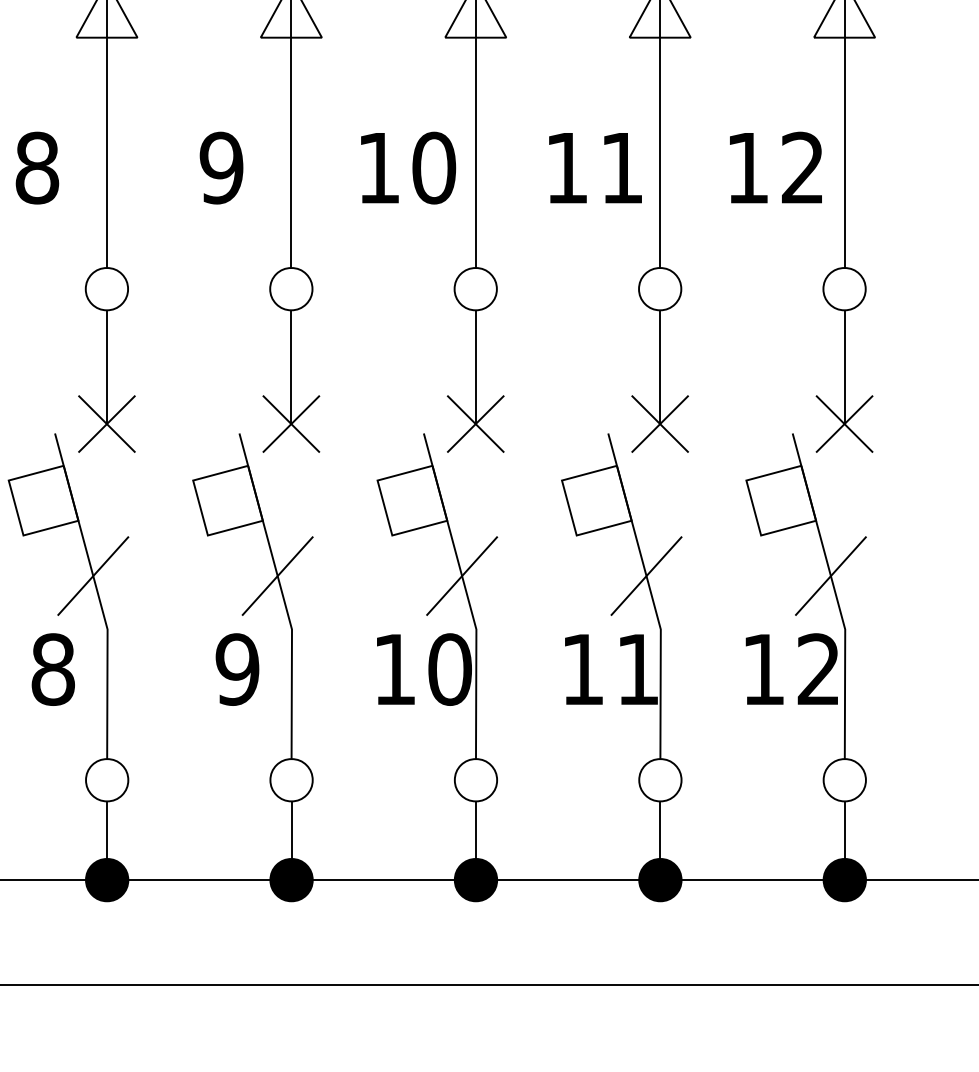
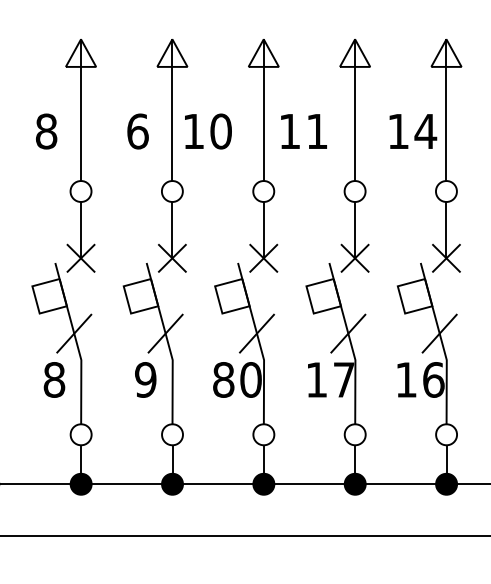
text: (802, 166) -> (425, 130), 12 -> 14
text: (220, 168) -> (137, 131), 9 -> 6
text: (408, 168) -> (208, 131), moved
text: (594, 168) -> (303, 131), moved
text: (394, 668) -> (223, 379), 10 -> 80
text: (638, 668) -> (344, 379), 11 -> 17
text: (818, 668) -> (433, 379), 12 -> 16

